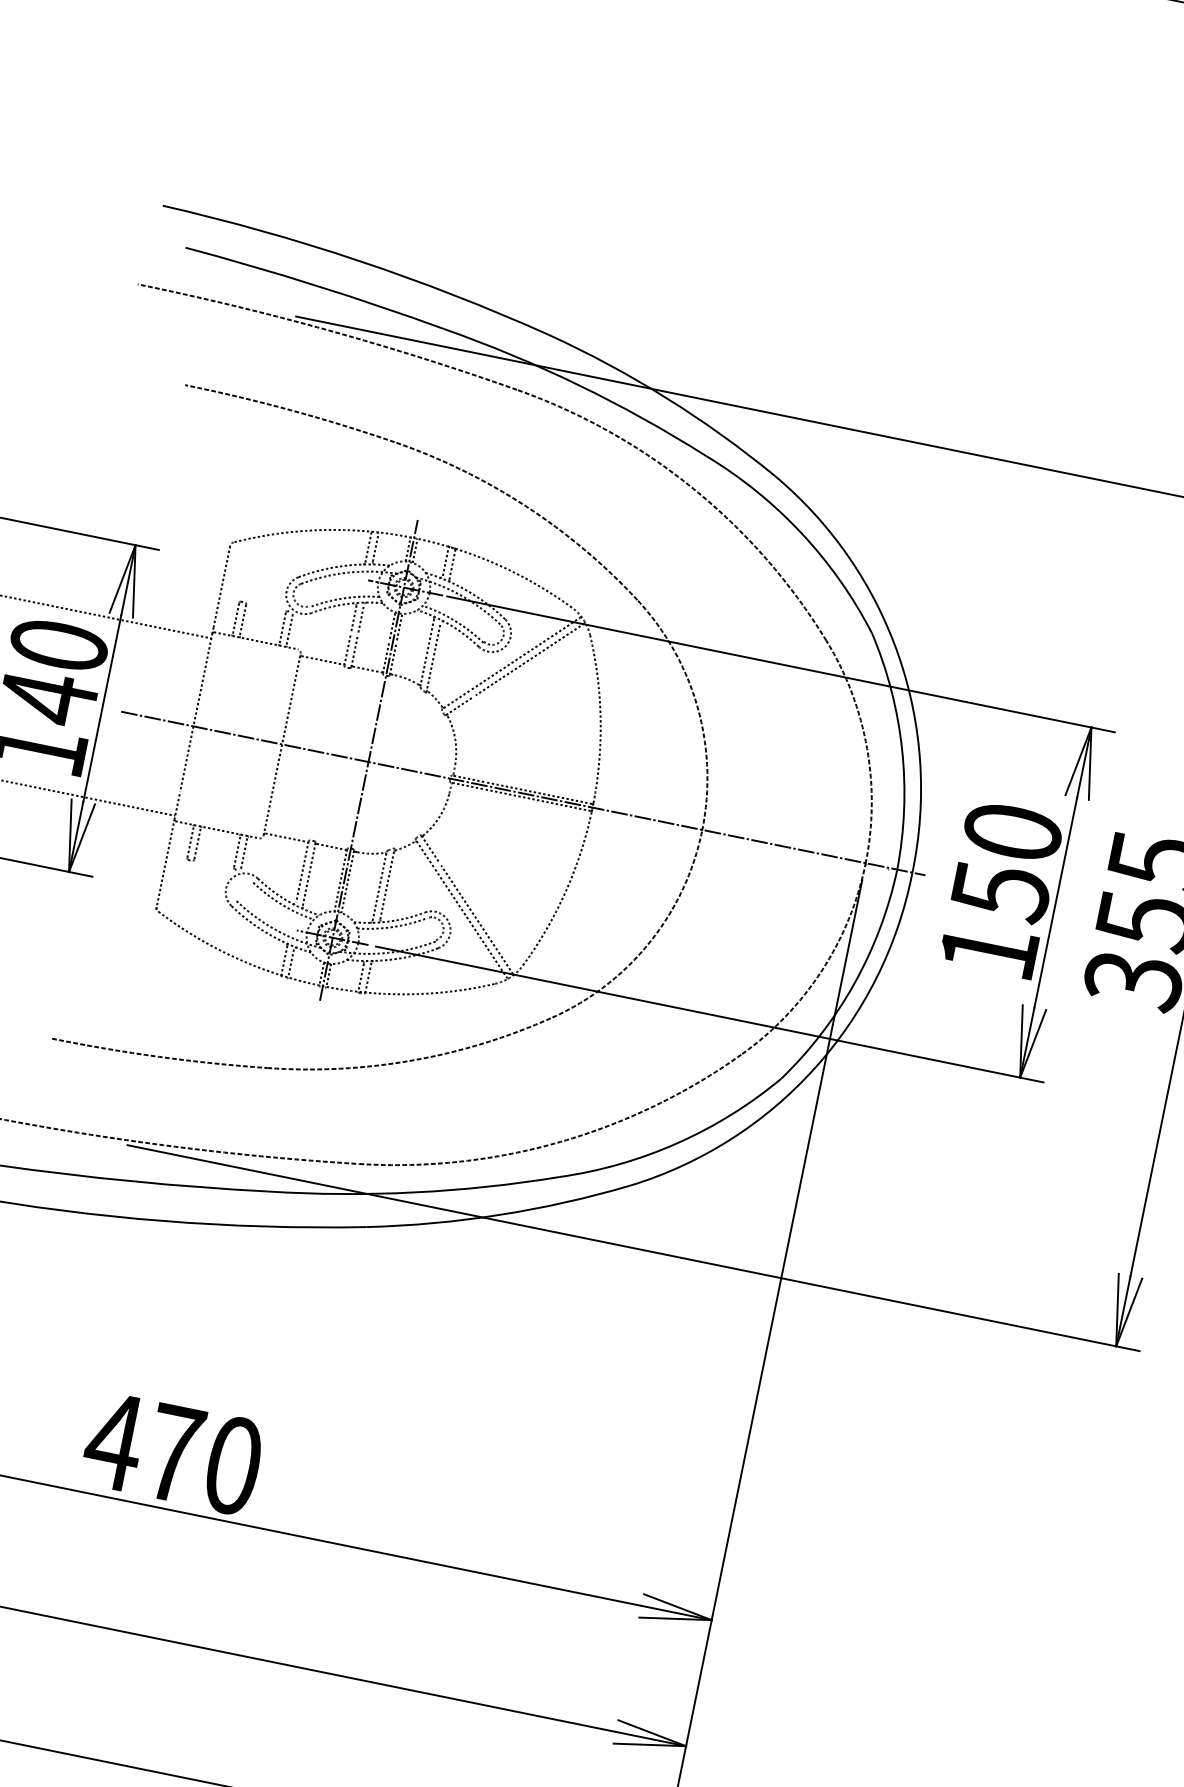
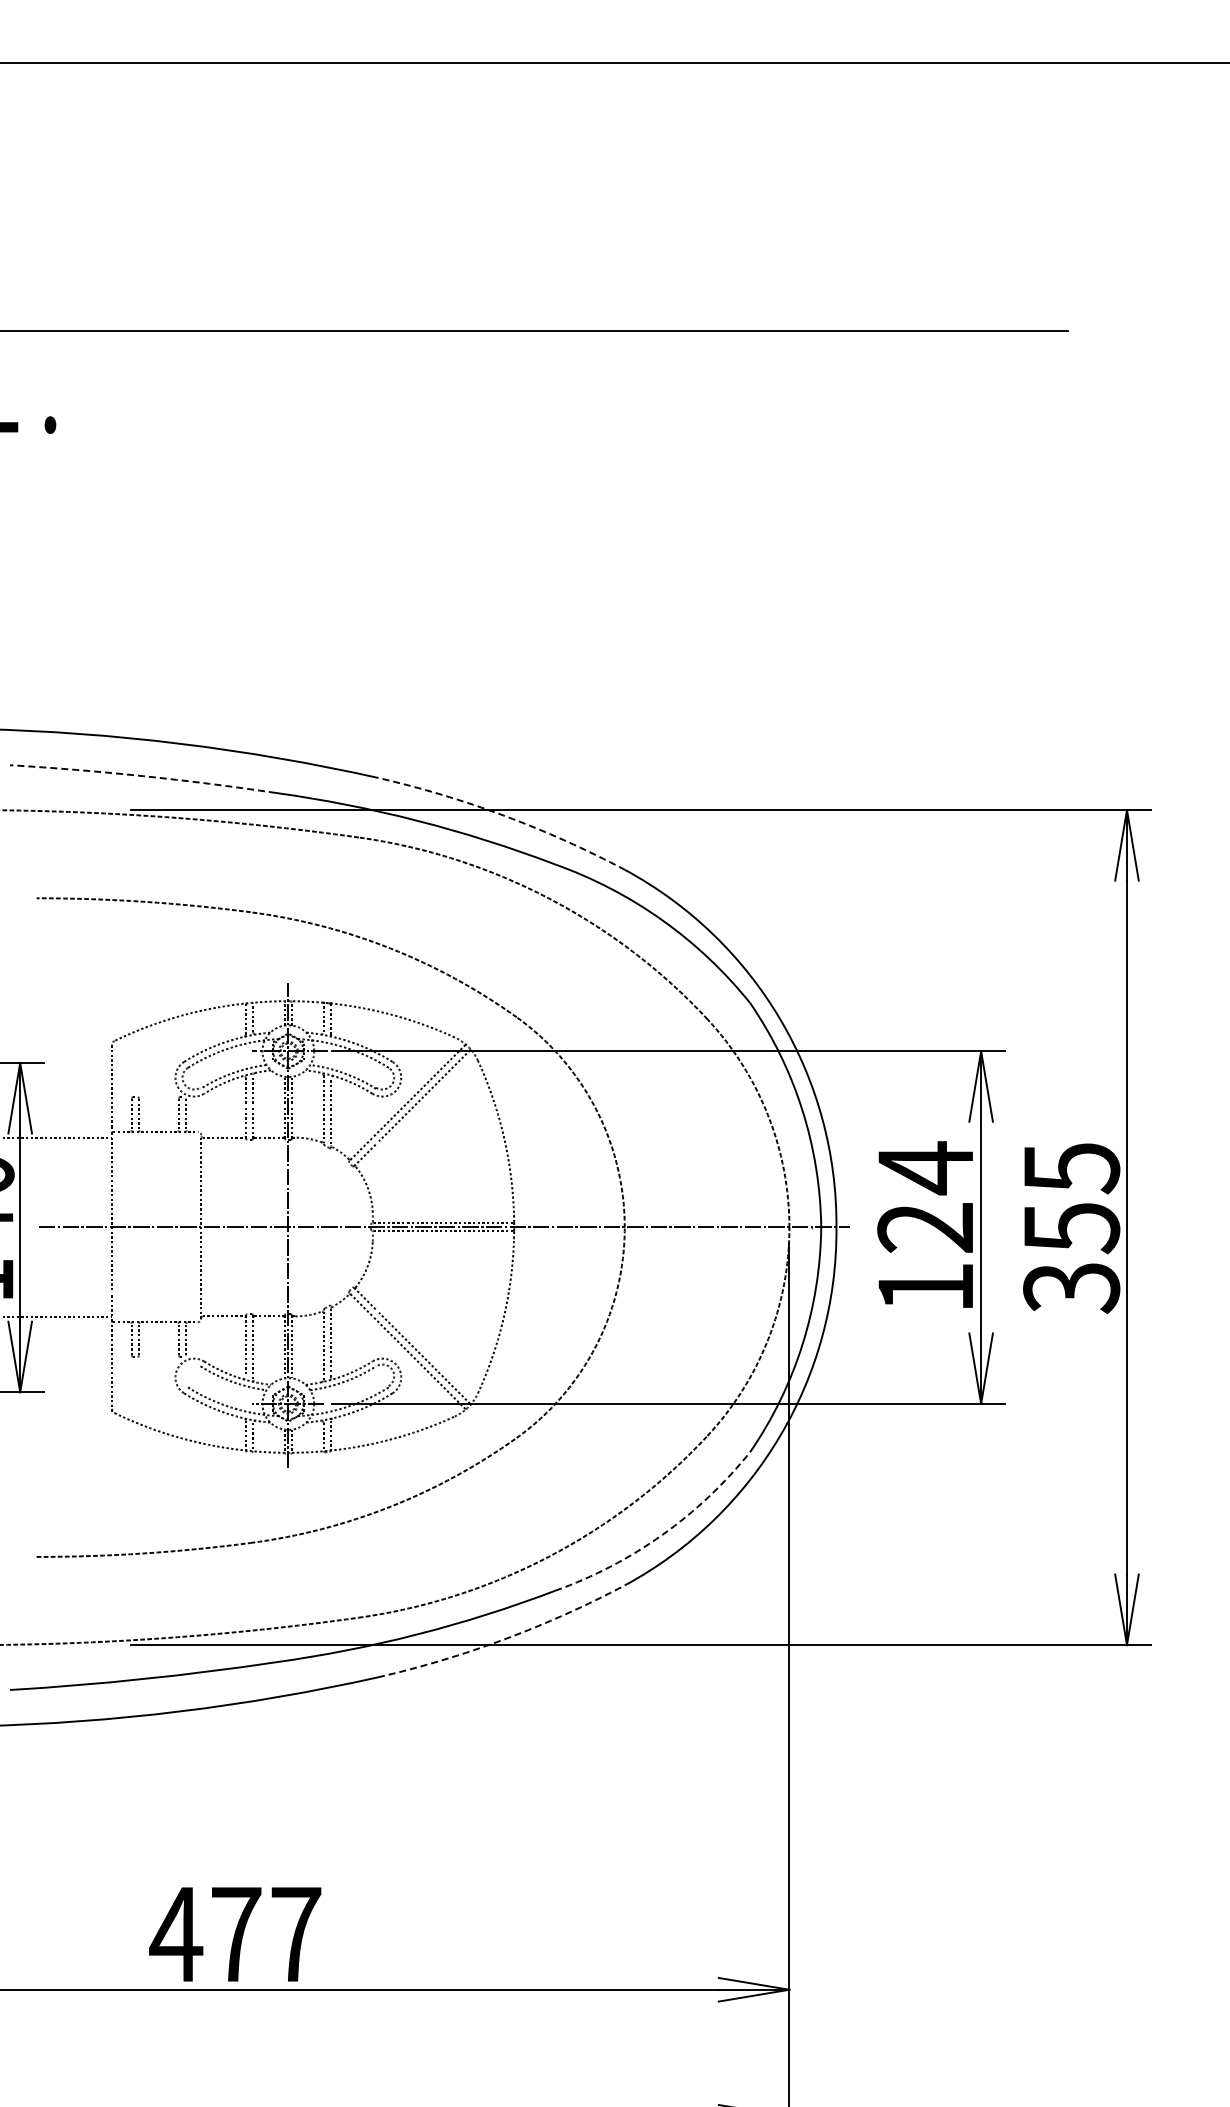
arc: (315, 285) -> (143, 776), solid -> dashed
arc: (666, 397) -> (504, 815), solid -> dashed
text: (1006, 861) -> (925, 1197), 150 -> 124
arc: (677, 1142) -> (662, 1534), solid -> dashed
arc: (499, 1215) -> (504, 1639), solid -> dashed
text: (233, 1465) -> (296, 1934), 470 -> 477

